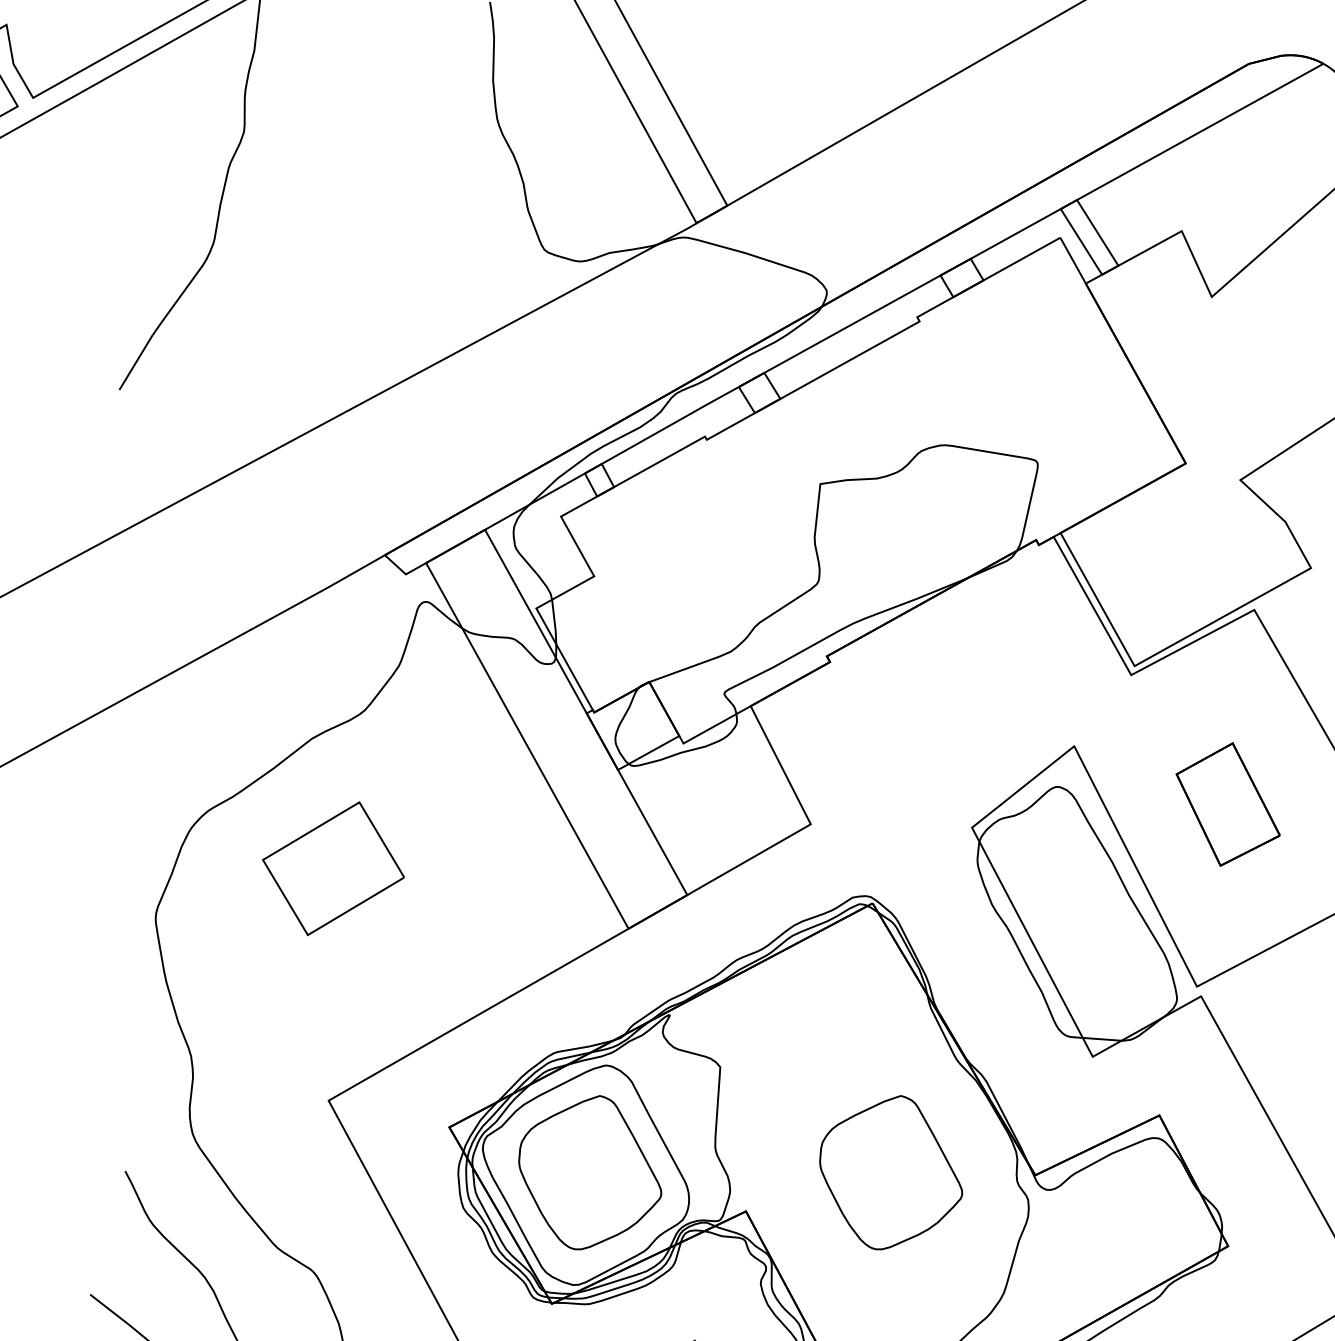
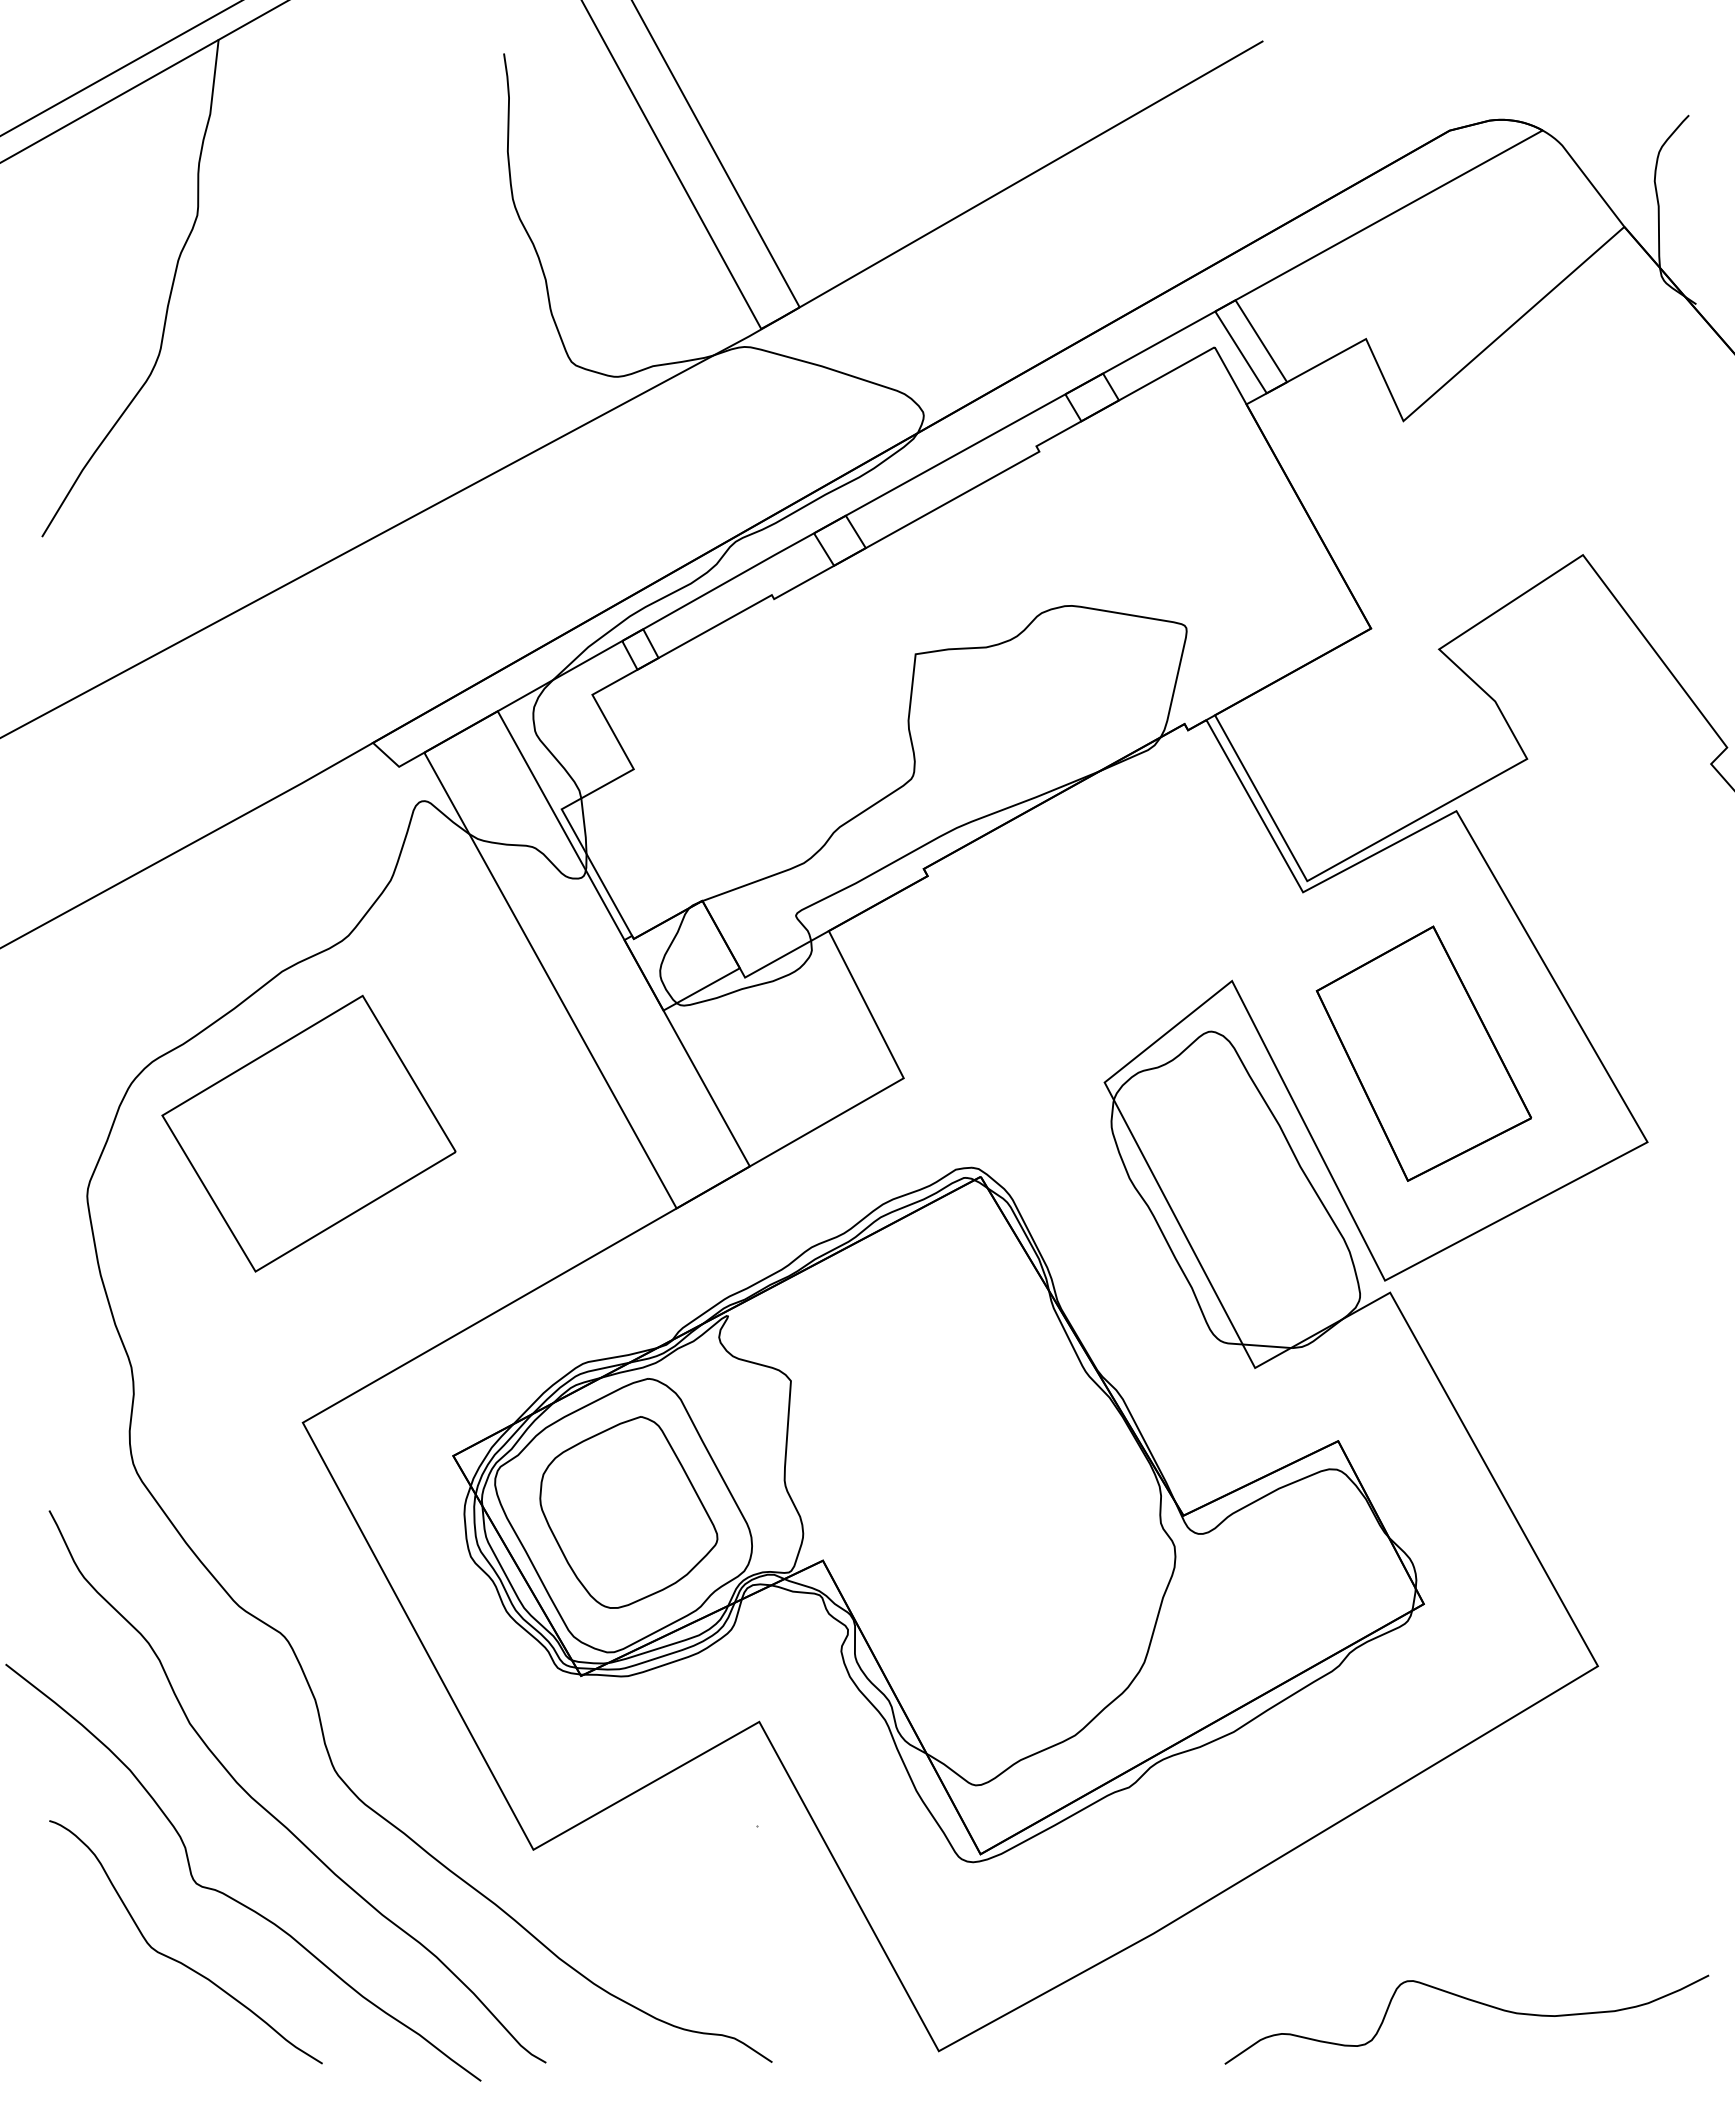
part: (1227, 804) -> (1423, 1053), size x1.67
part: (333, 868) -> (308, 1133), size x1.67
part: (890, 1172) -> (1003, 1512), removed

